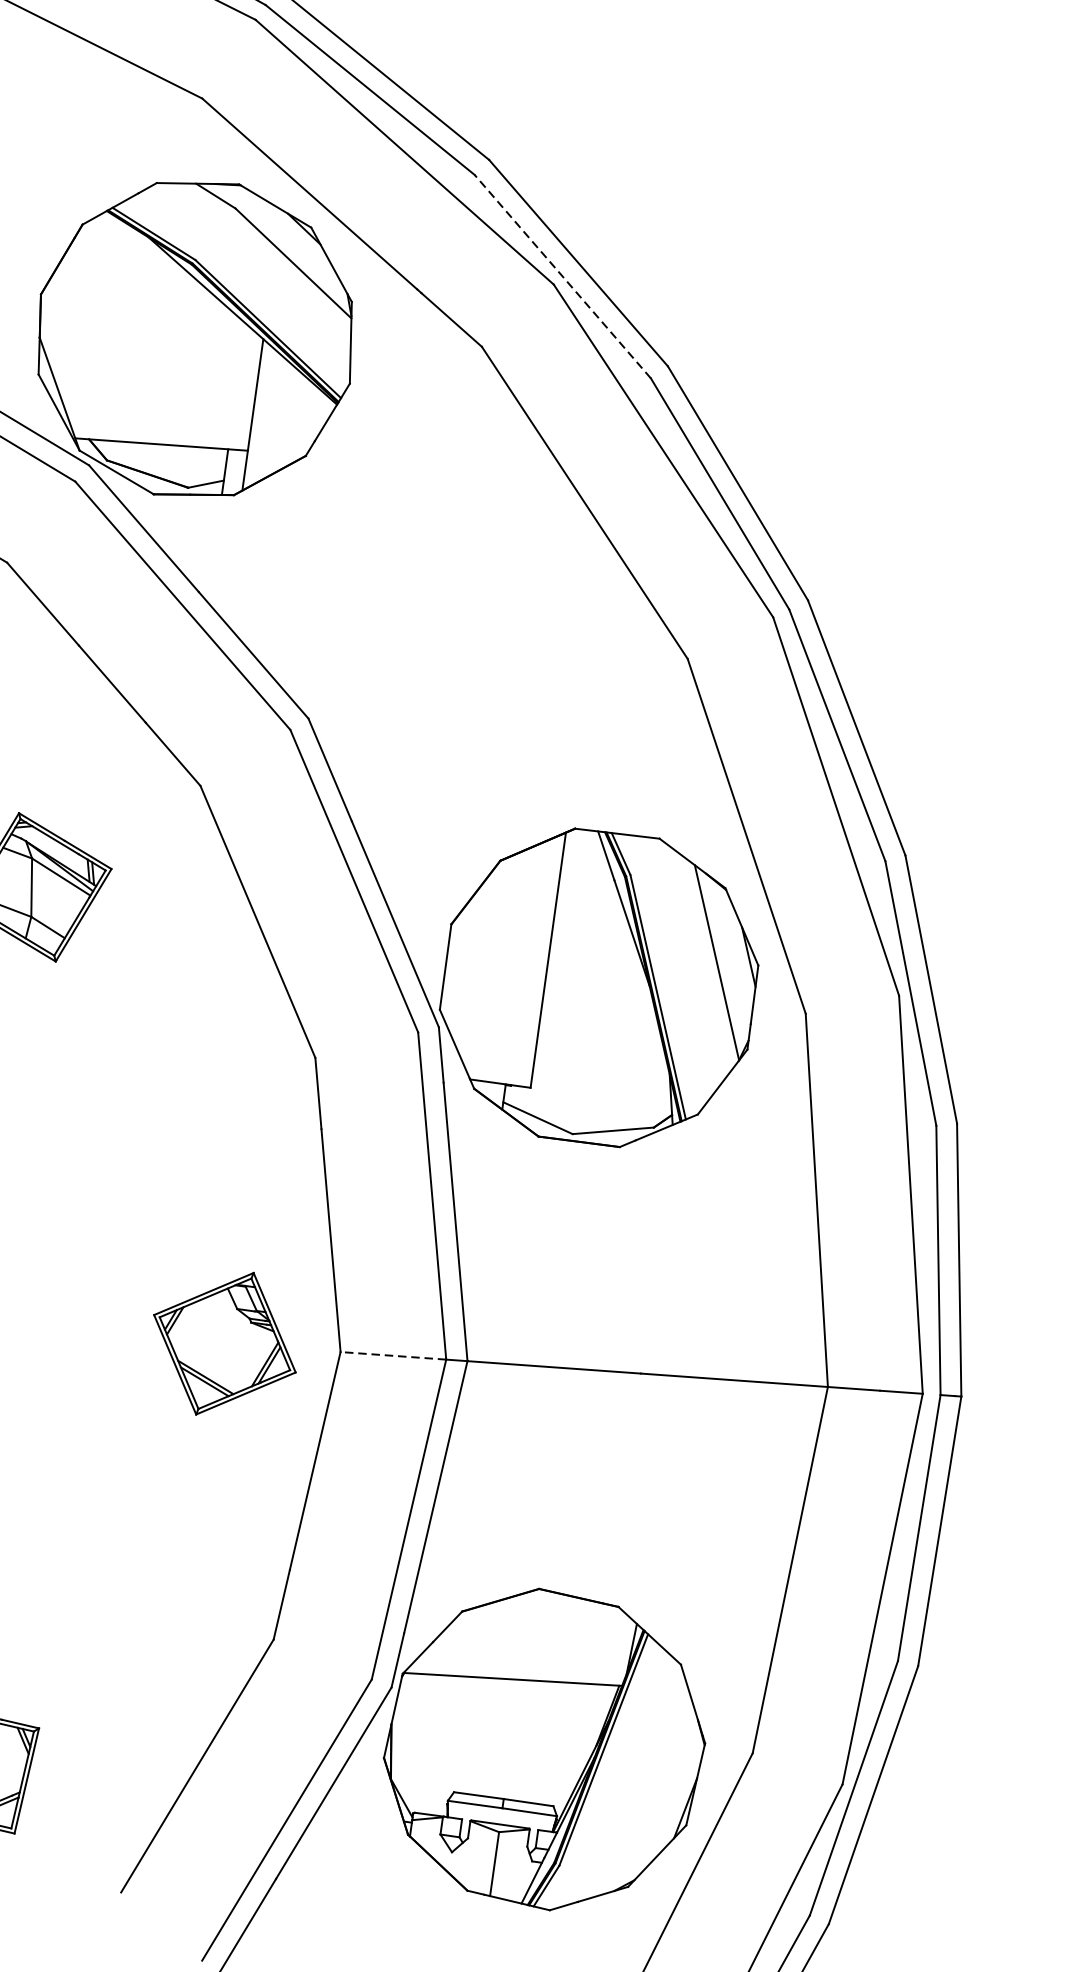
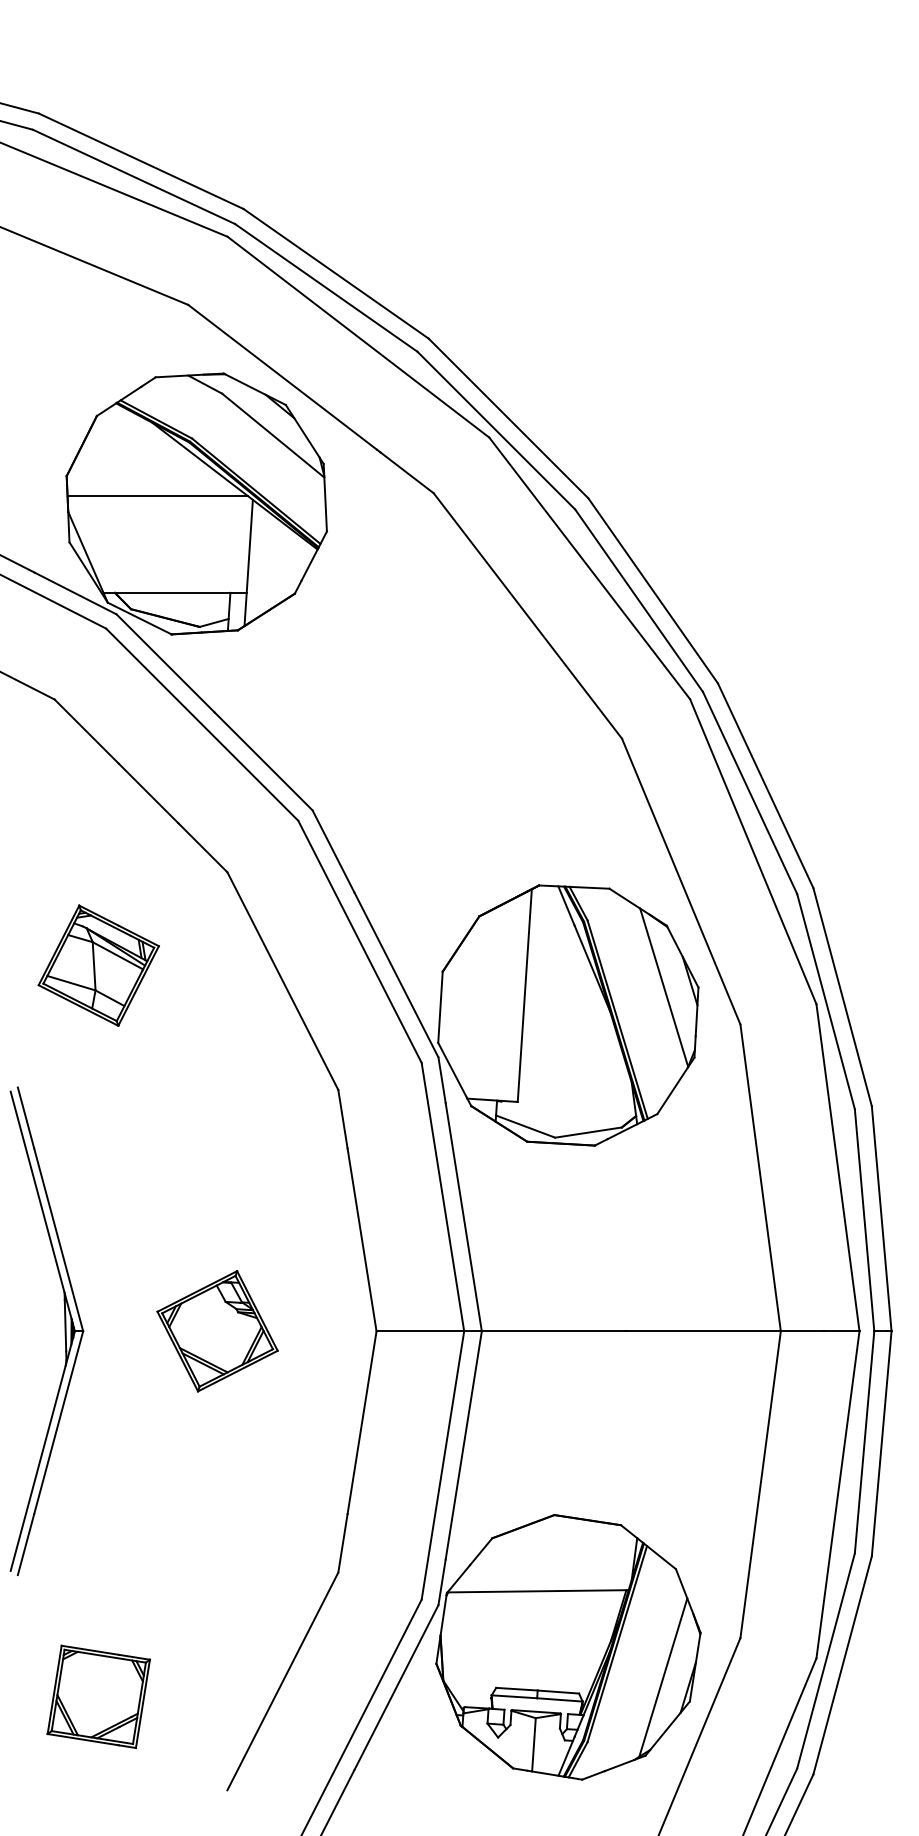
line: (561, 276) -> (495, 430), dashed -> solid
line: (148, 326) -> (157, 496), added
part: (224, 1344) -> (217, 1331), moved
line: (393, 1356) -> (420, 1331), dashed -> solid
line: (656, 1794) -> (663, 1677), added

